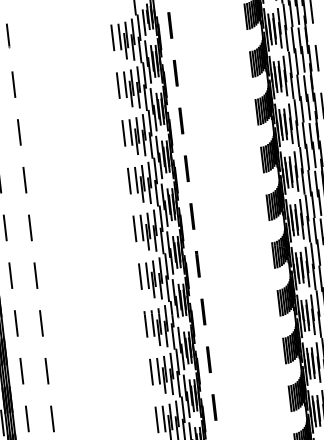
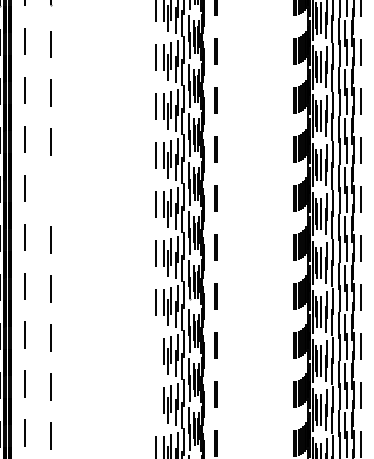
line: (30, 227) -> (50, 190), removed
line: (151, 371) -> (156, 350), removed
line: (157, 419) -> (156, 399), removed

